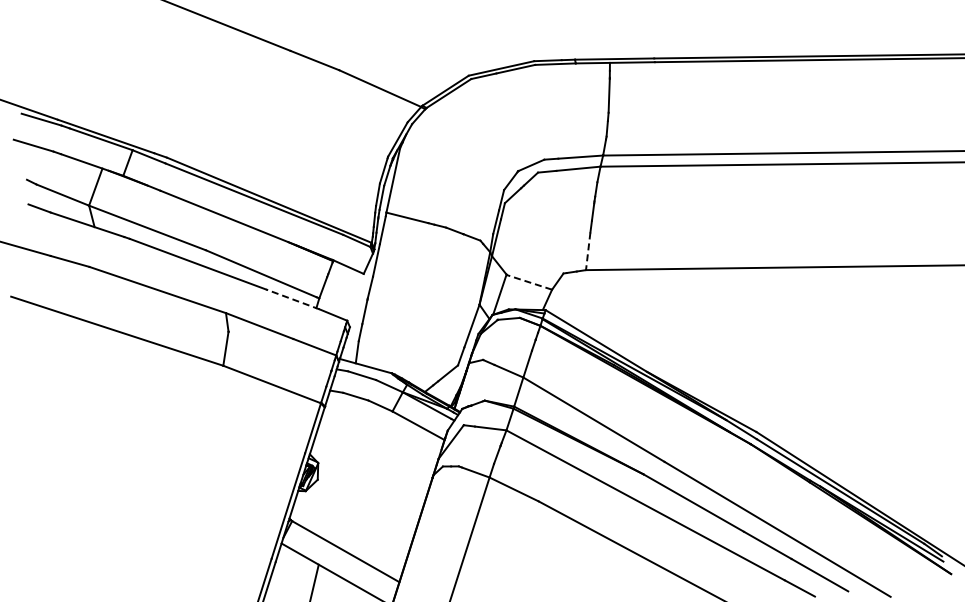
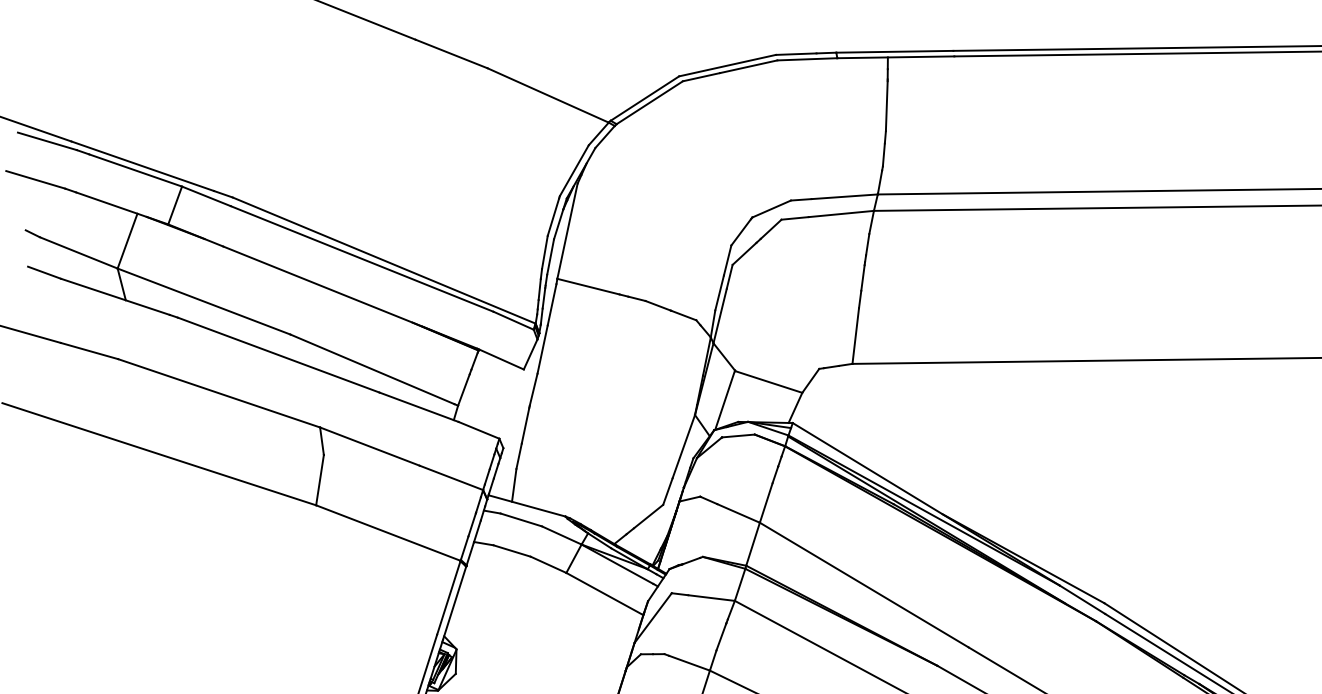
line: (588, 251) -> (856, 336), dashed -> solid
line: (529, 282) -> (768, 382), dashed -> solid
line: (292, 299) -> (418, 407), dashed -> solid

